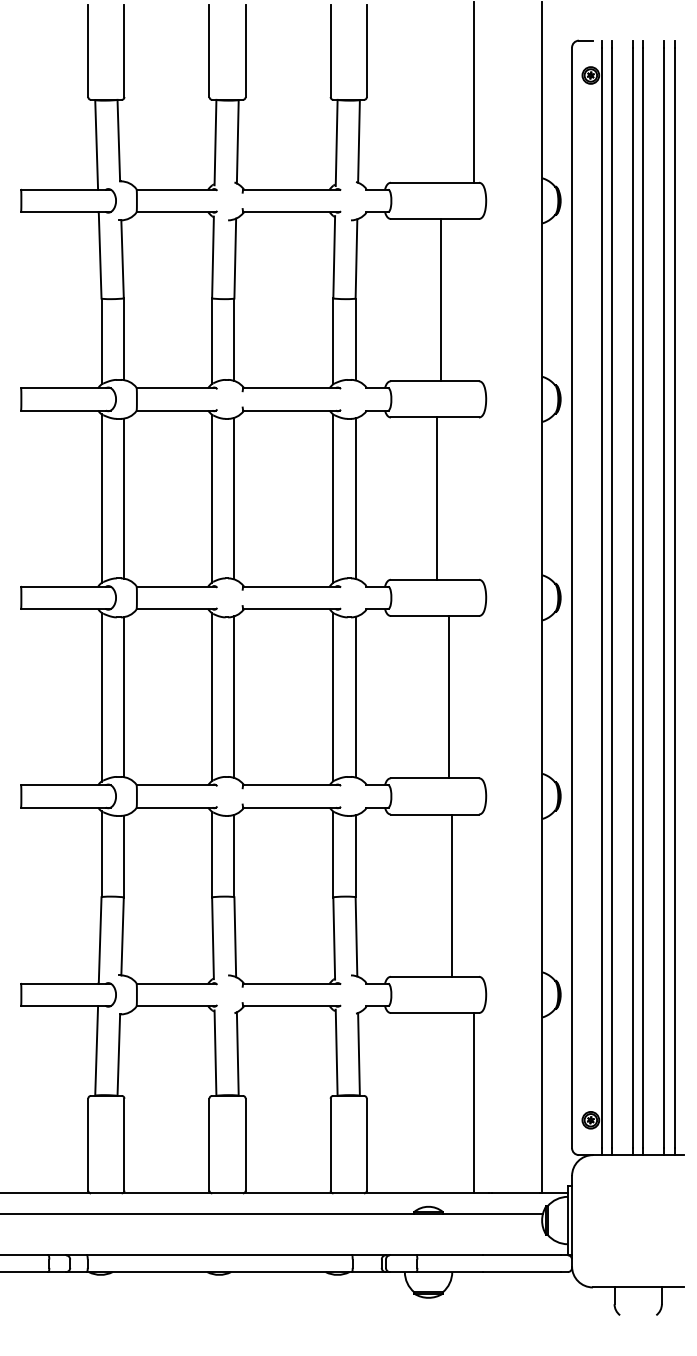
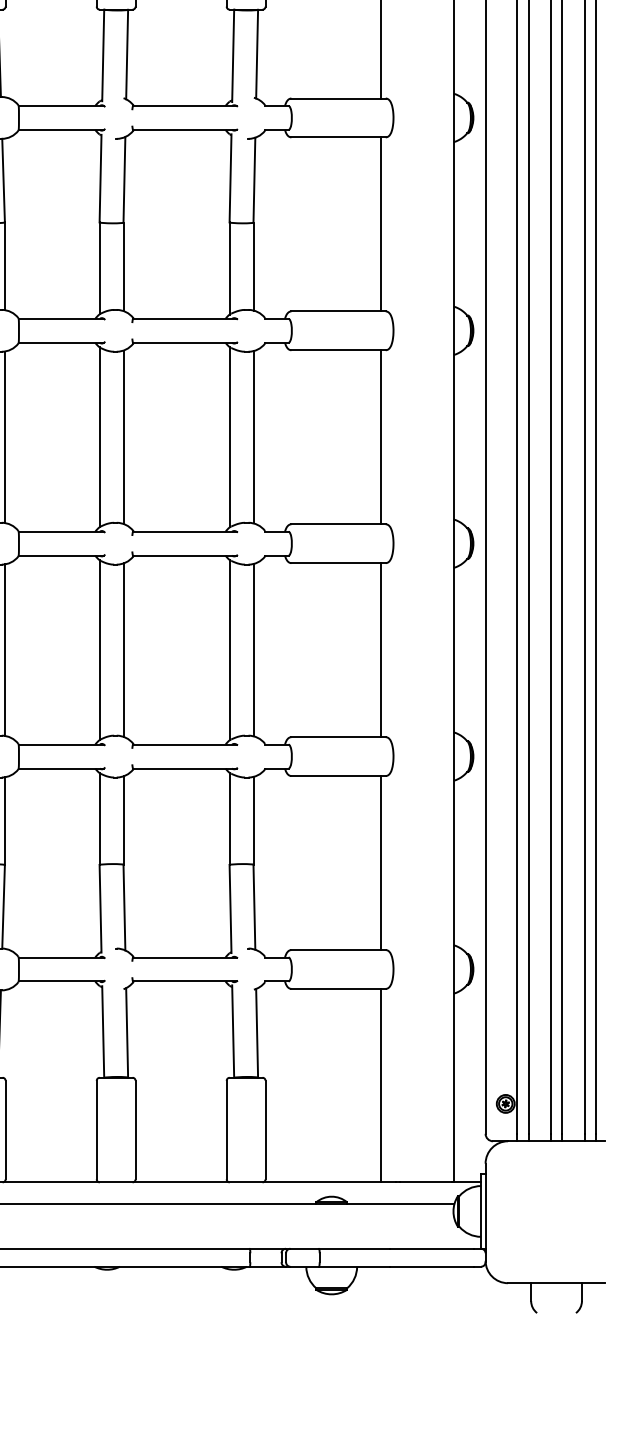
line: (441, 299) -> (380, 223), moved
line: (437, 498) -> (380, 437), moved
line: (449, 697) -> (380, 650), moved
line: (452, 895) -> (380, 862), moved

